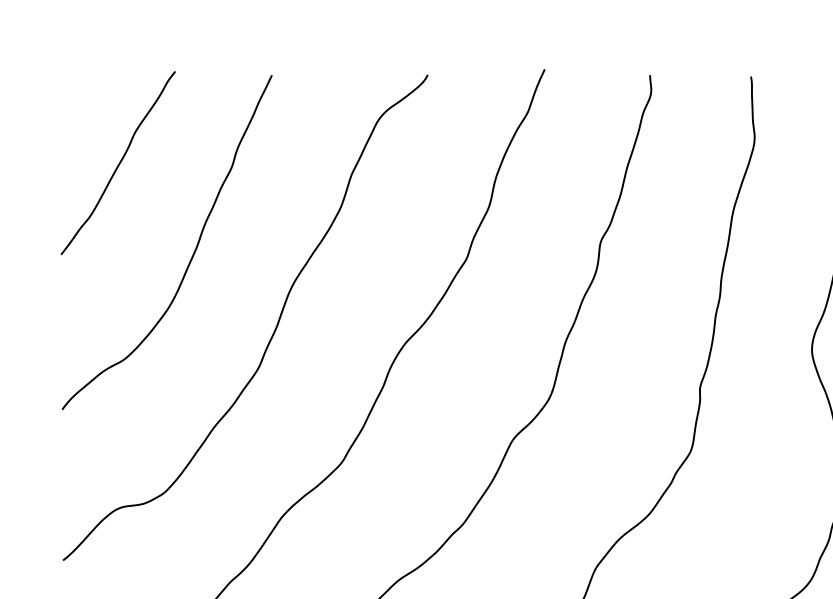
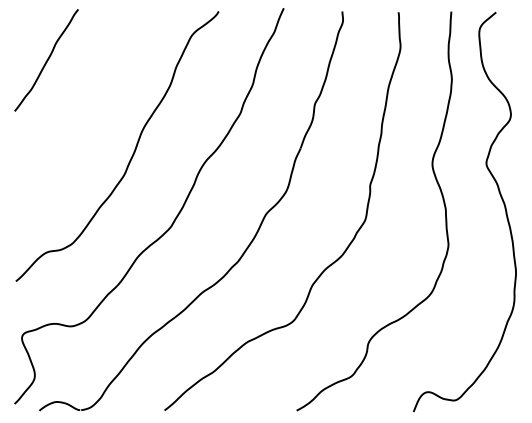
curve: (191, 253) -> (87, 110), removed

